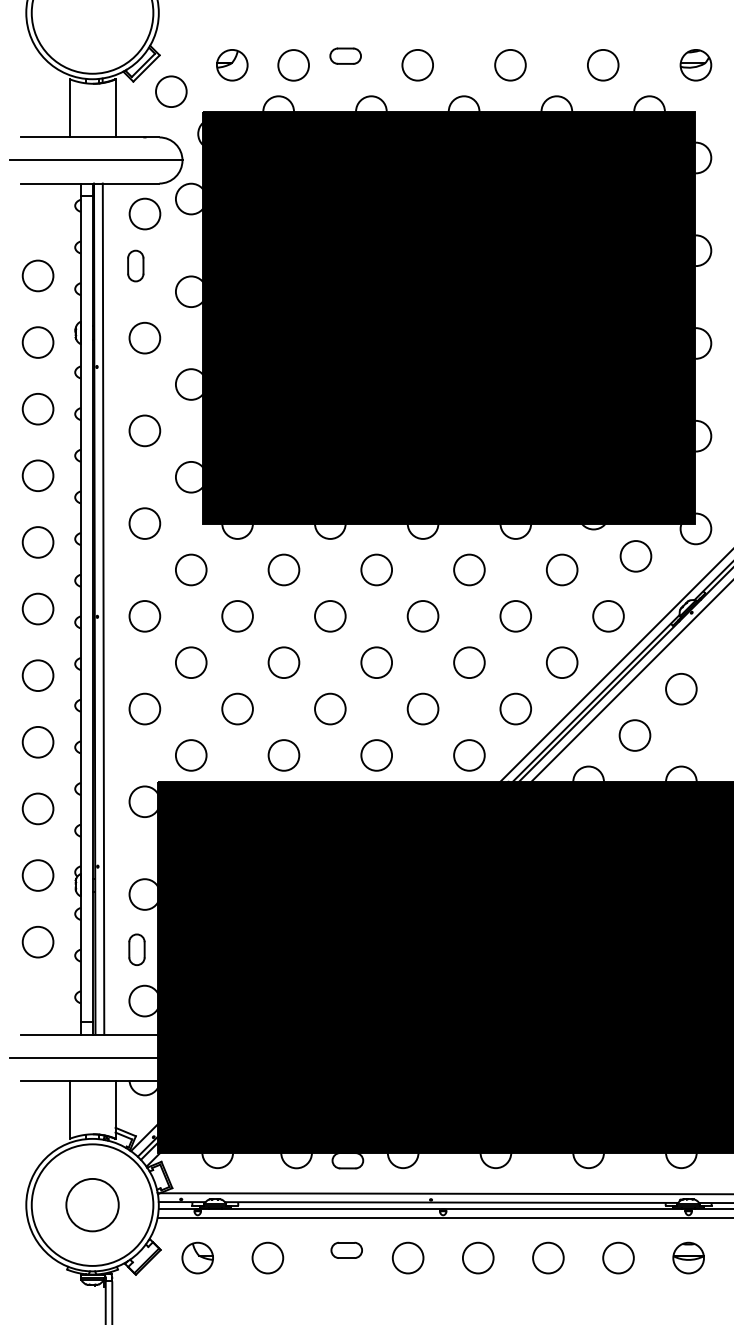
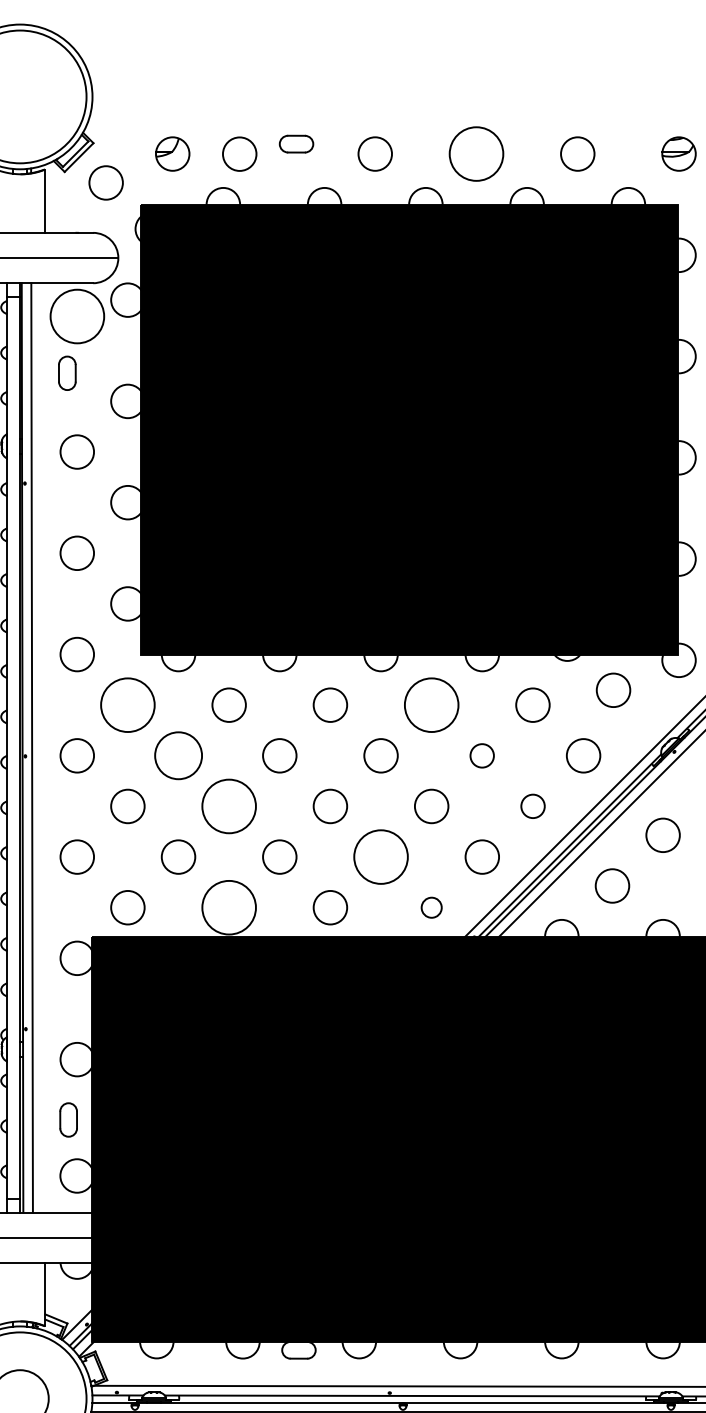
circle: (510, 64) -> (476, 153), size x1.6
circle: (144, 213) -> (76, 315), size x1.6
circle: (190, 569) -> (127, 704), size x1.6
circle: (469, 569) -> (431, 704), size x1.6
circle: (237, 616) -> (178, 756), size x1.4
circle: (515, 616) -> (481, 756), size x0.7
circle: (283, 662) -> (228, 806), size x1.6
circle: (562, 662) -> (533, 806), size x0.7
circle: (422, 708) -> (380, 856), size x1.6
circle: (283, 755) -> (228, 907), size x1.6
circle: (469, 755) -> (431, 907), size x0.6

